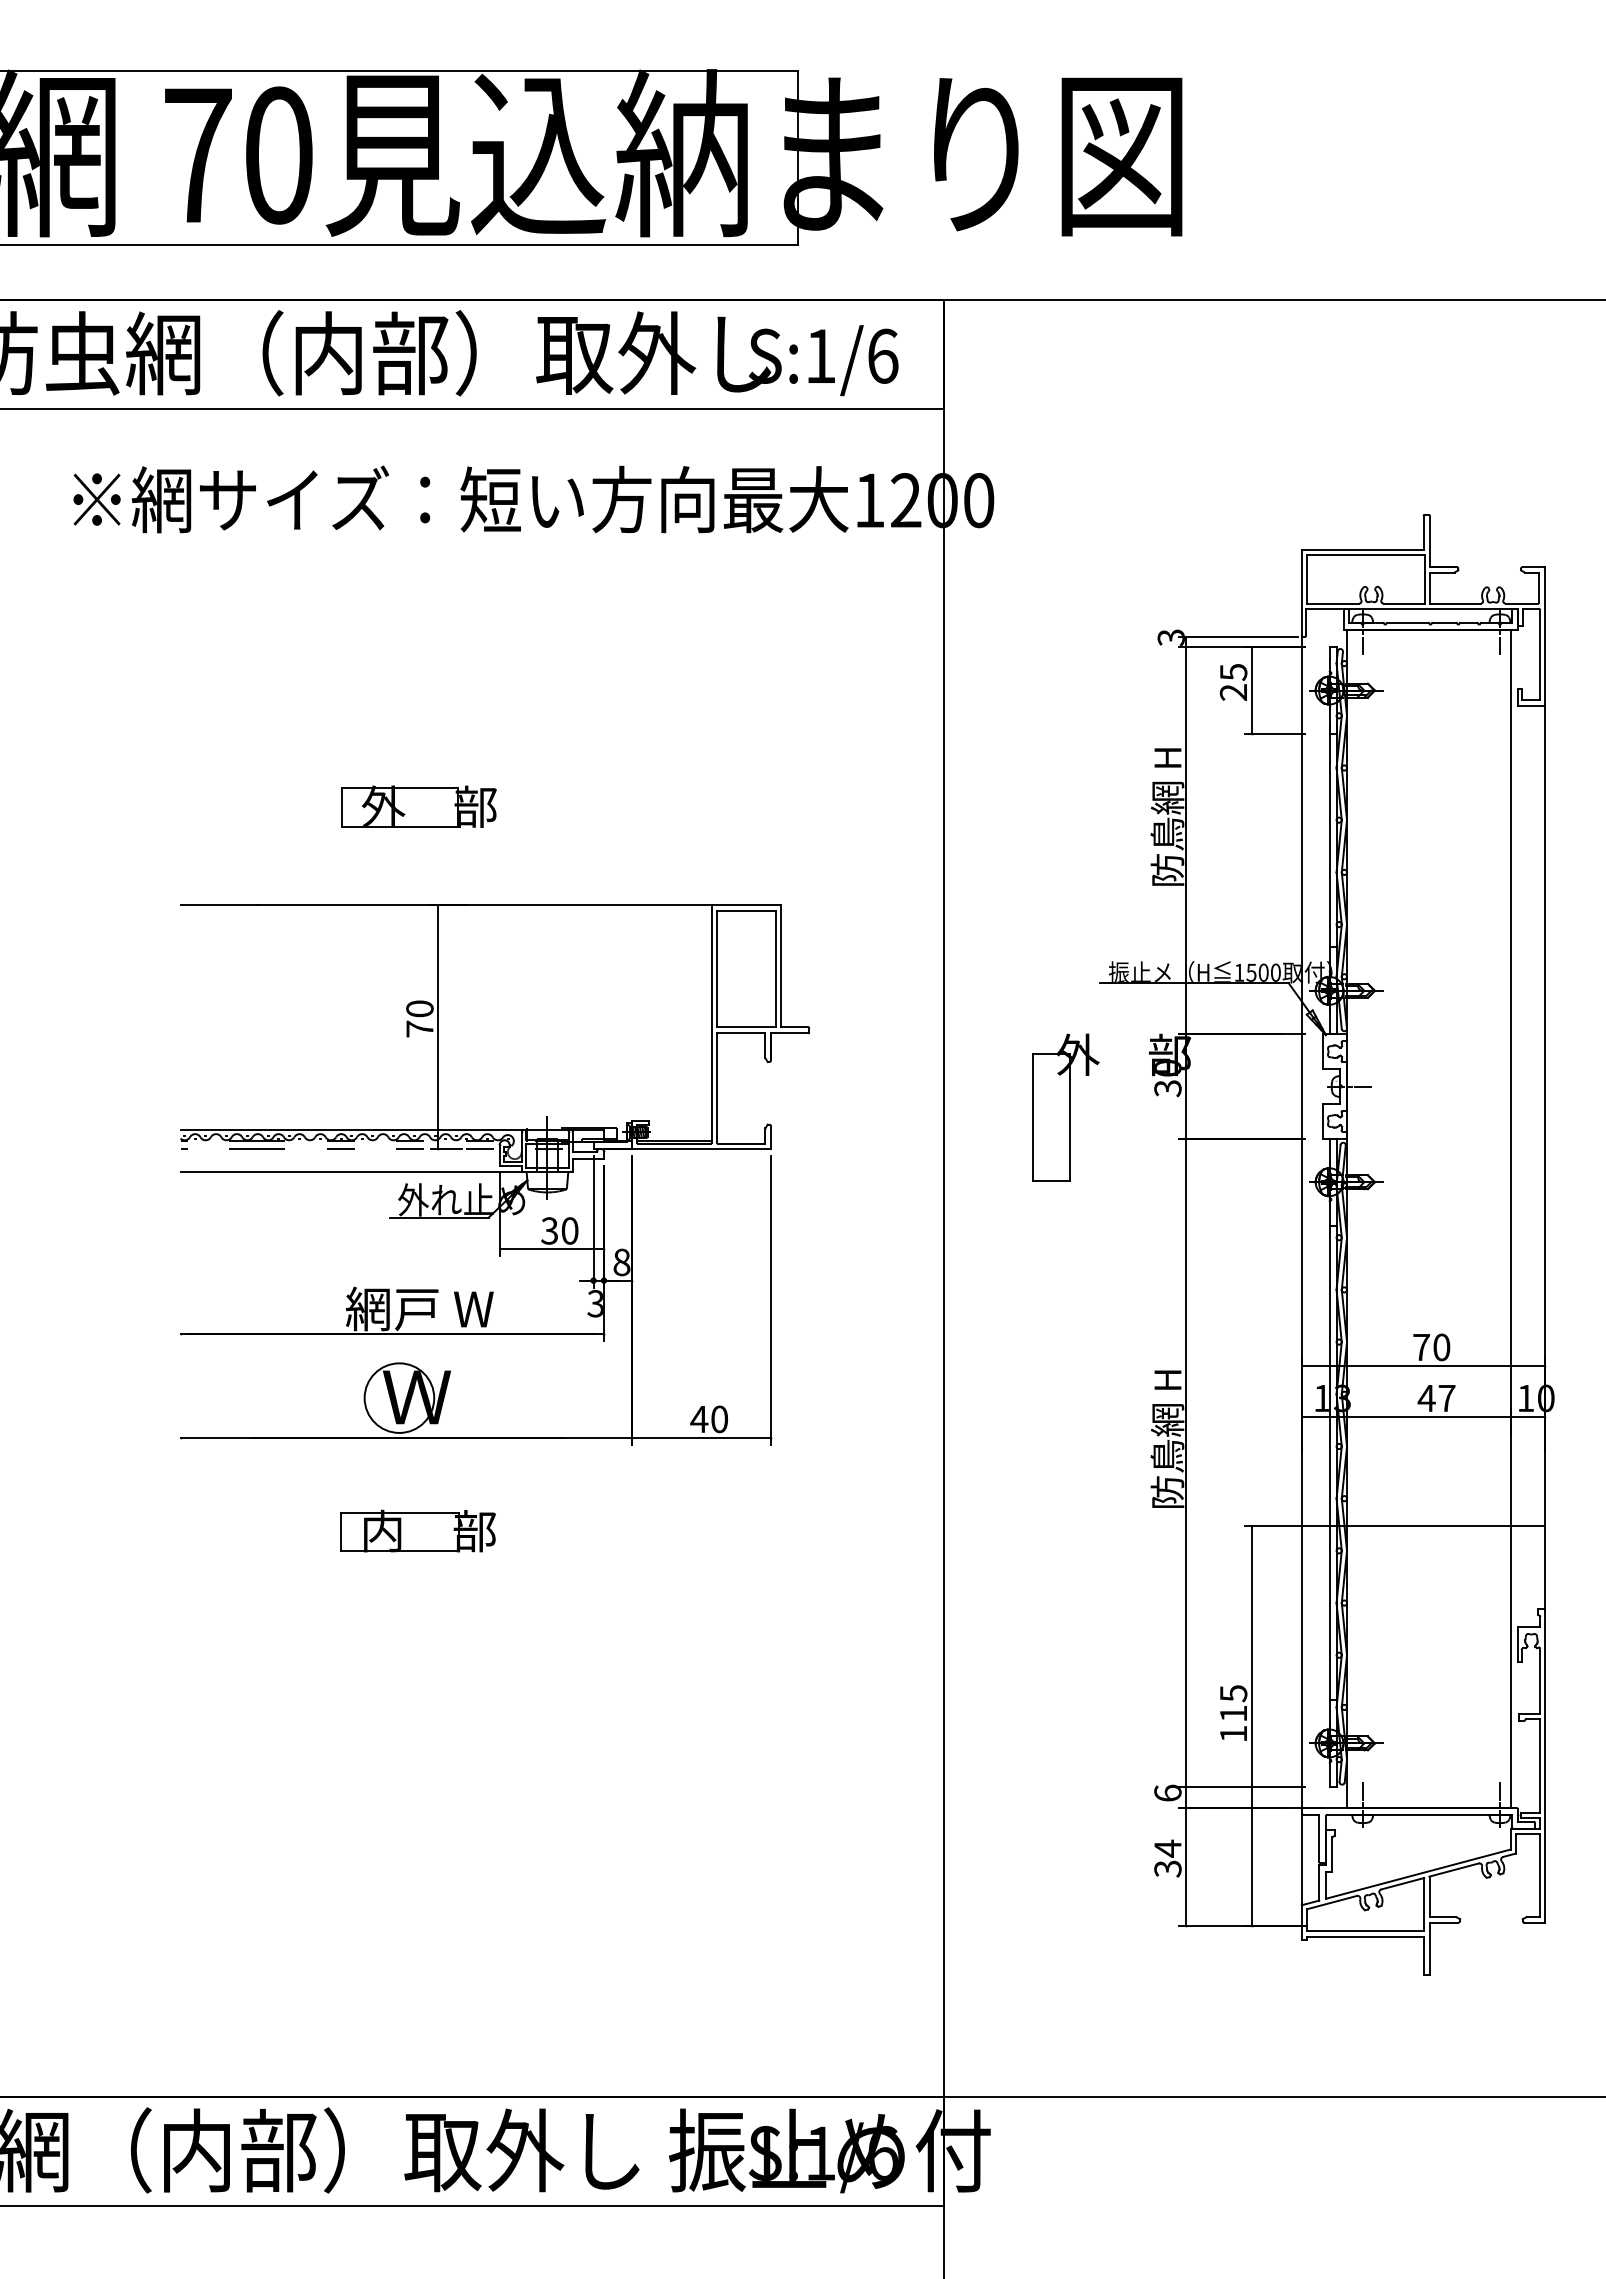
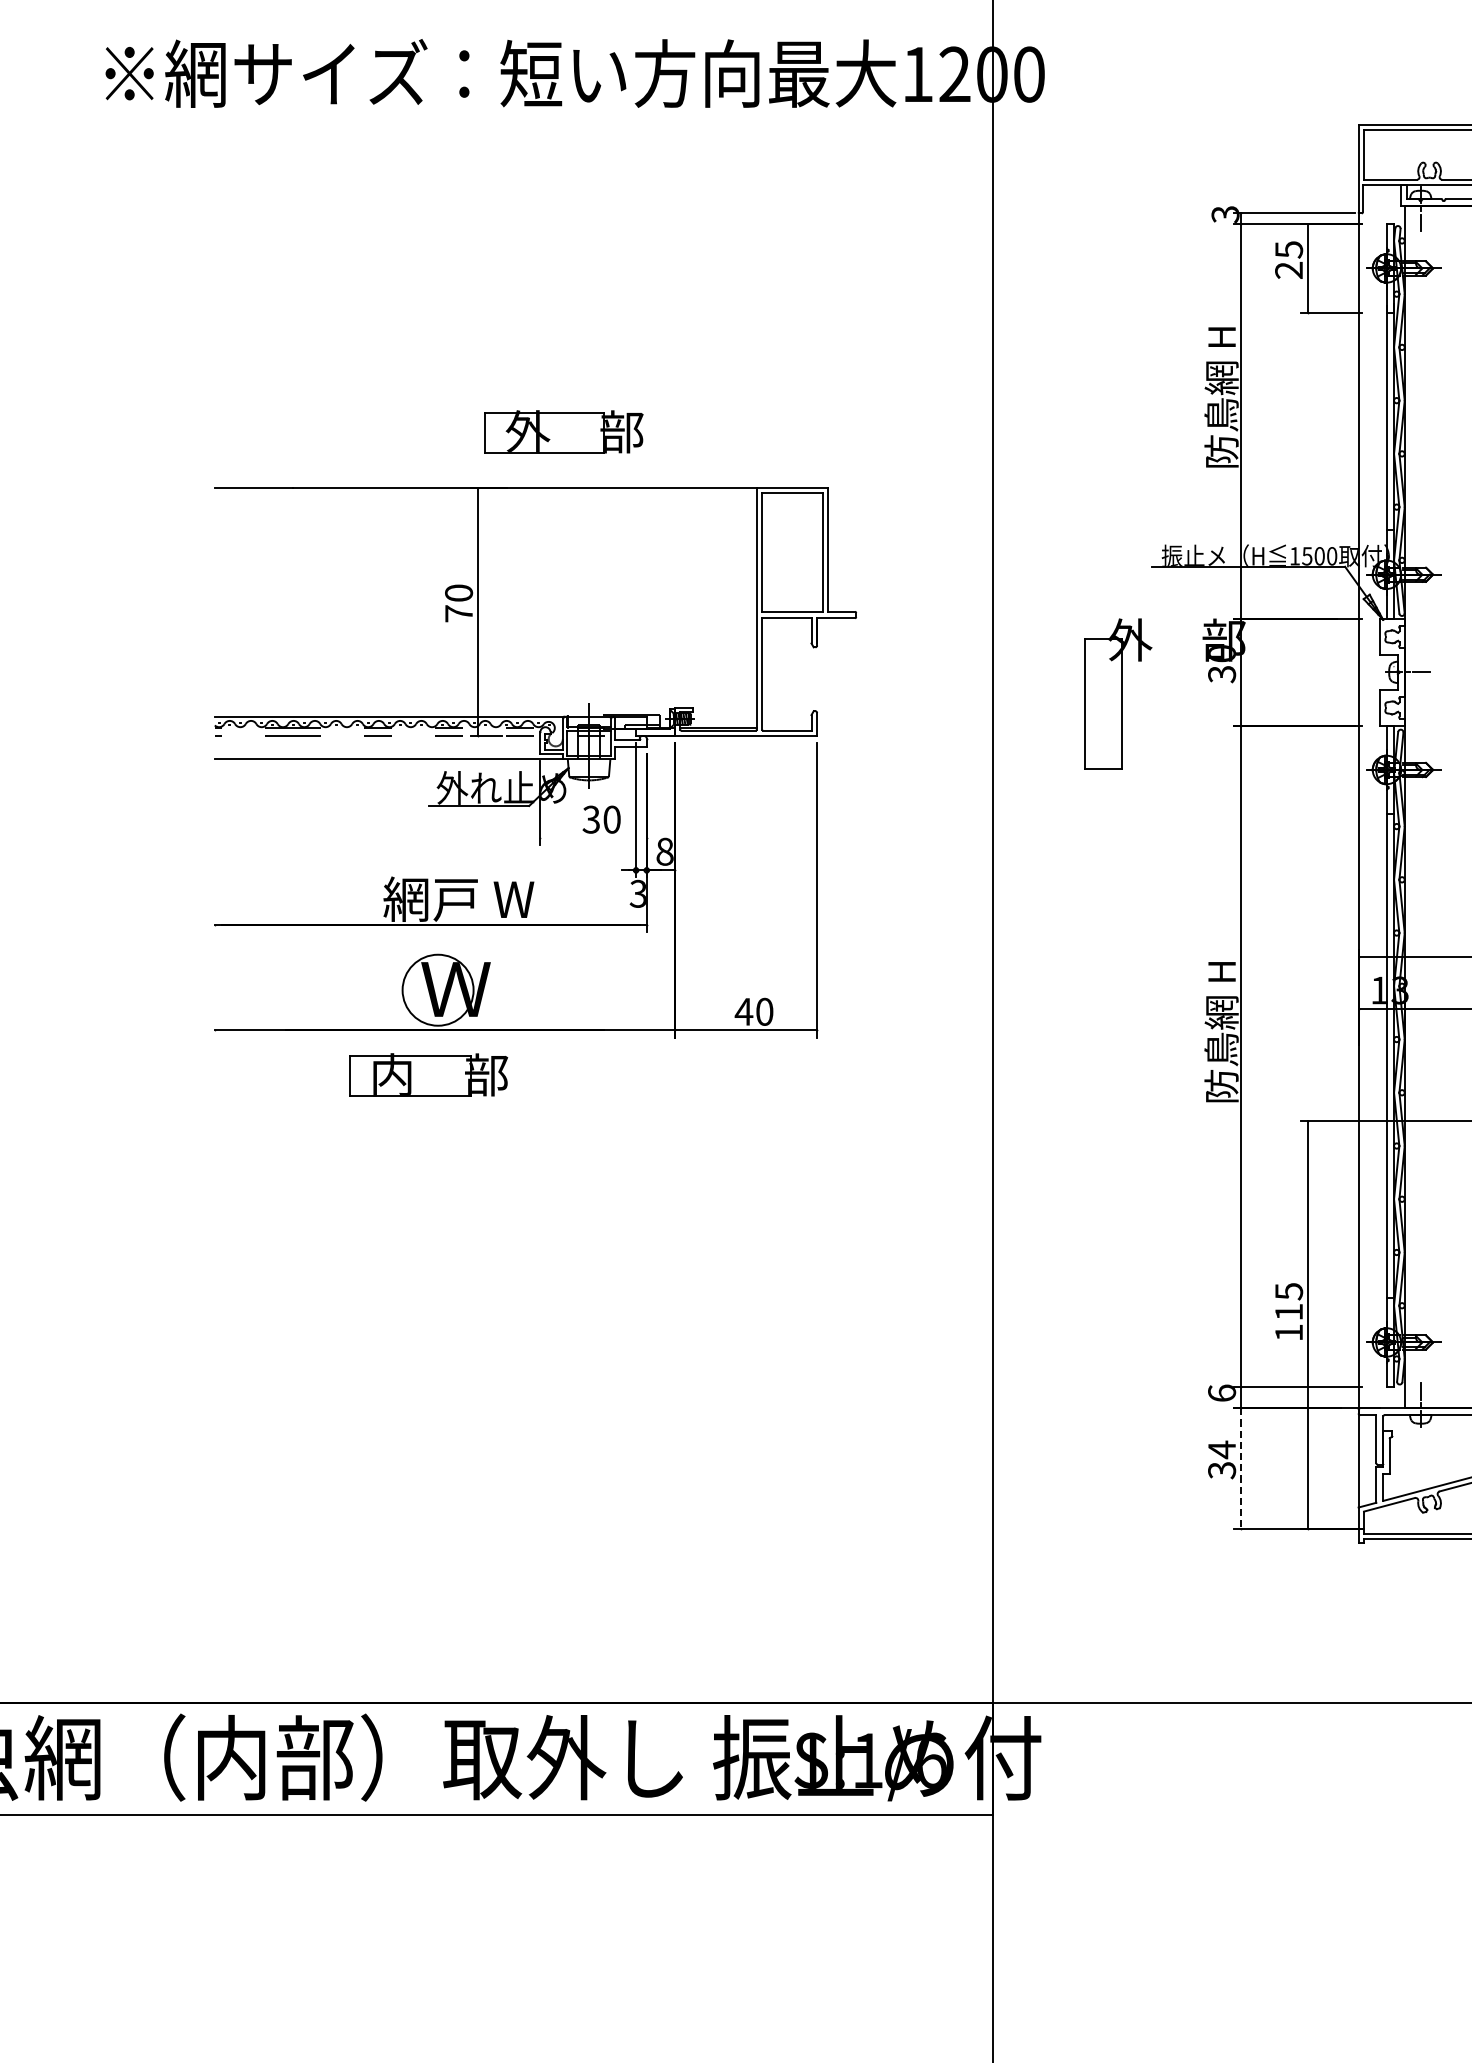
part: (418, 806) -> (563, 431), moved
line: (551, 1249) -> (593, 838), removed
part: (417, 1530) -> (427, 1074), moved
line: (1186, 1867) -> (1240, 1469), solid -> dashed

